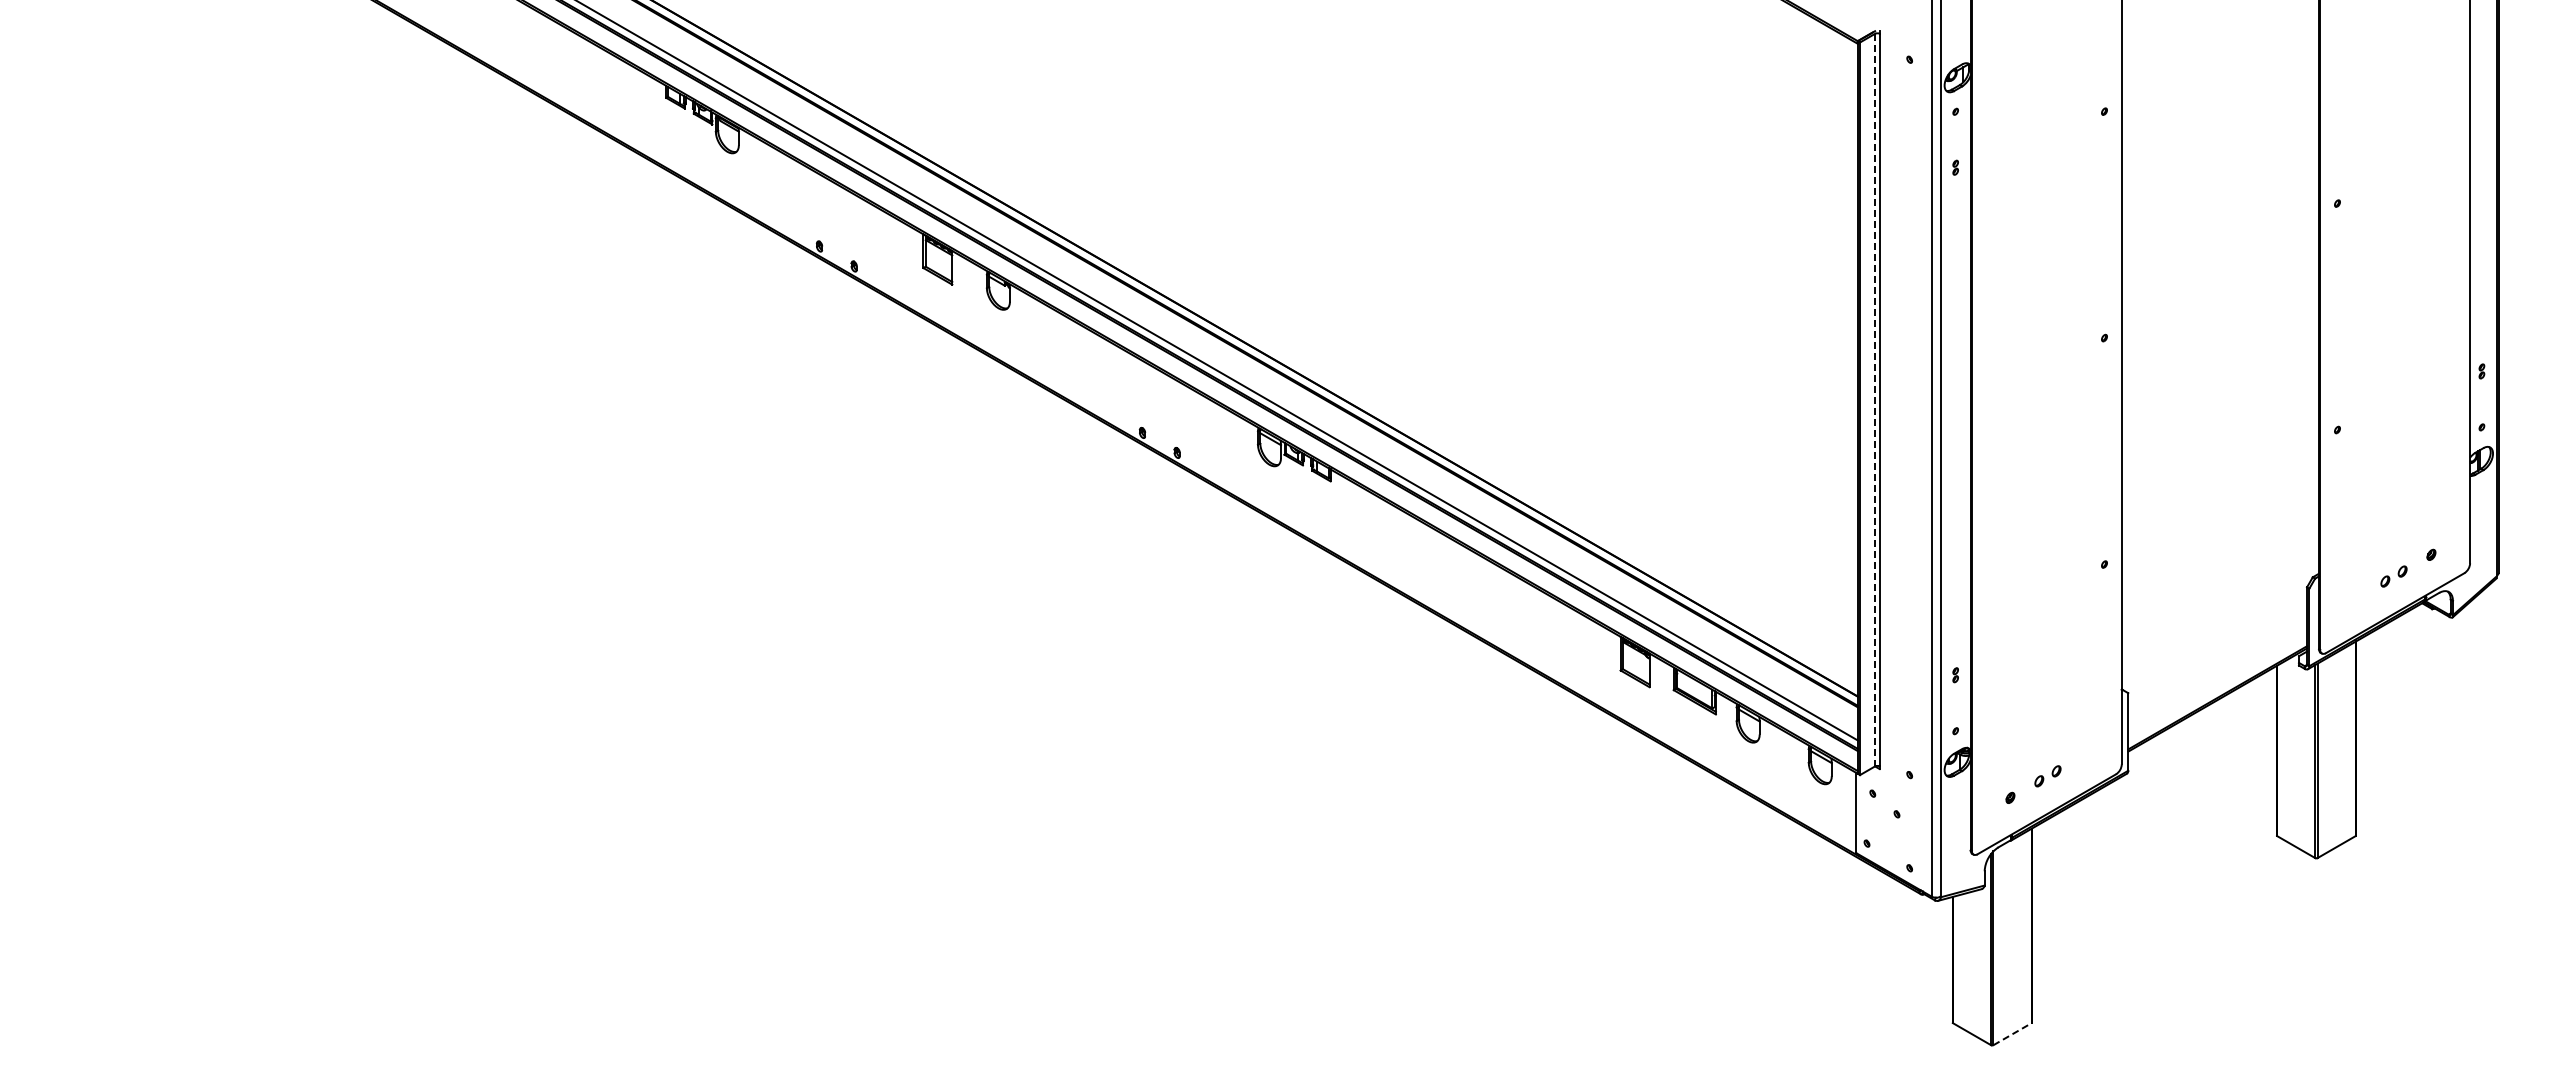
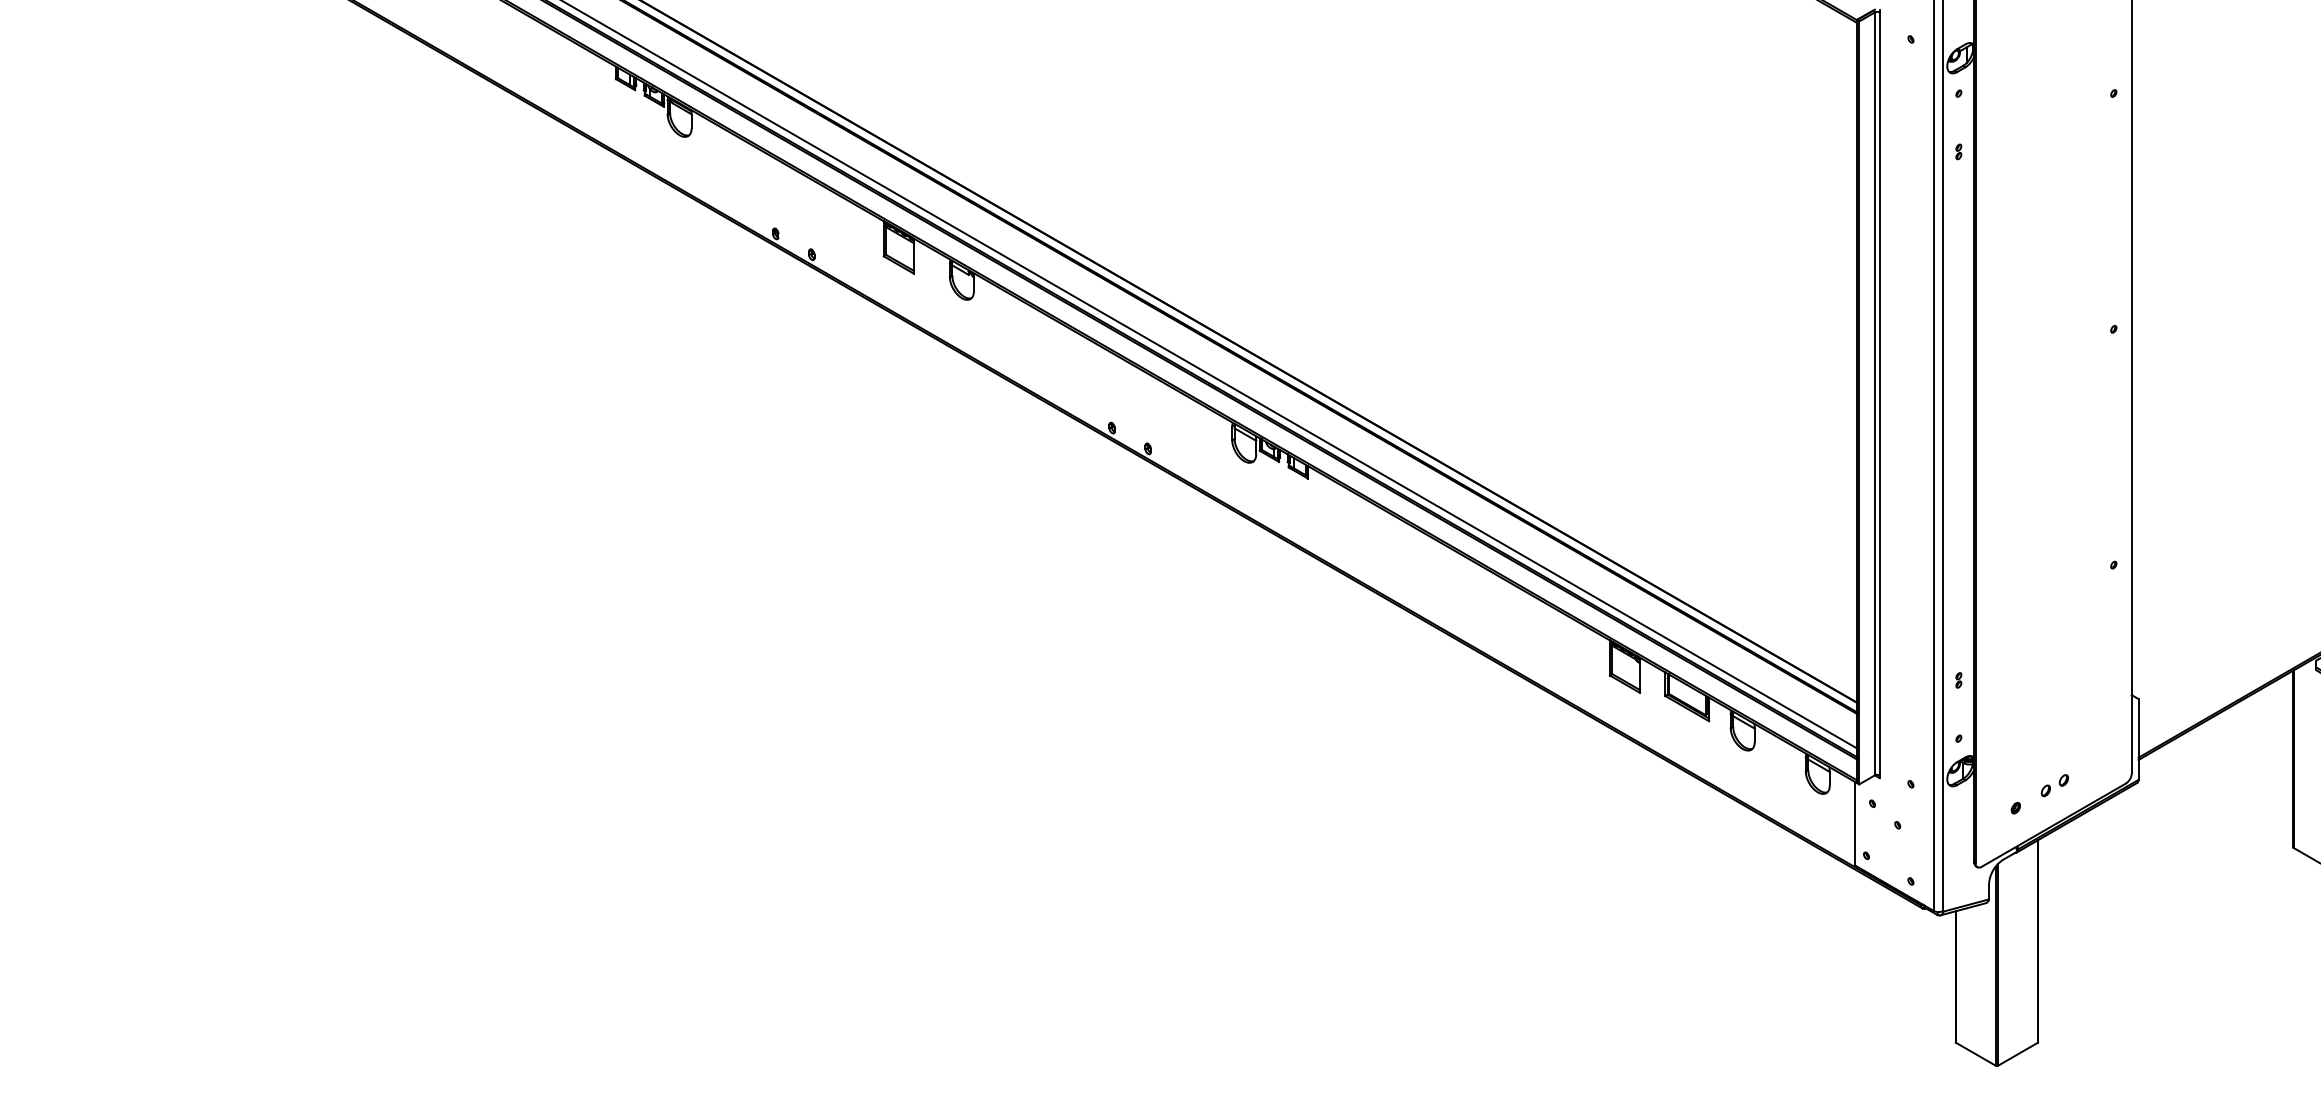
line: (1875, 400) -> (1875, 394), dashed -> solid
line: (2012, 1034) -> (2017, 1054), dashed -> solid

